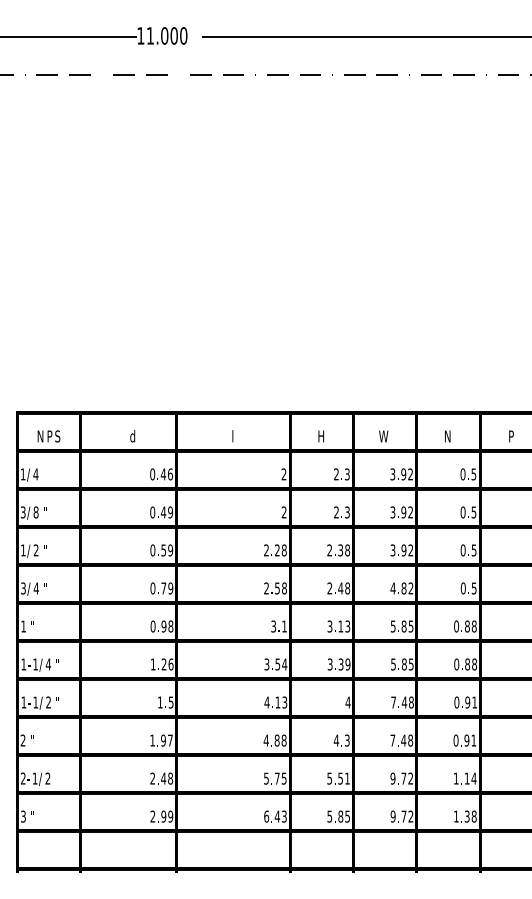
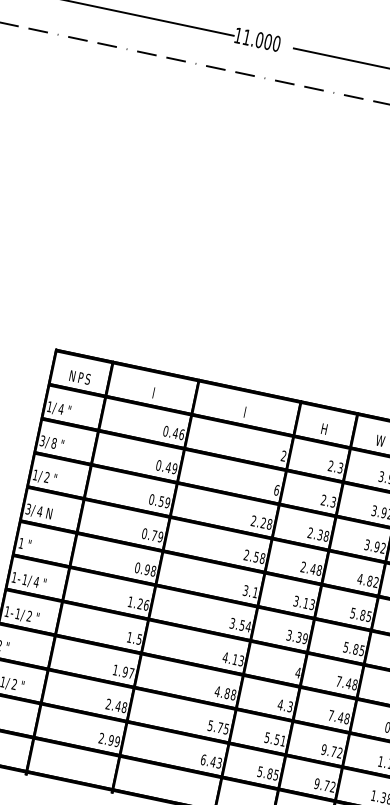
text: (132, 436) -> (155, 393), d -> l
text: (283, 512) -> (276, 490), 2 -> 6
text: (46, 588) -> (49, 513), " -> N

